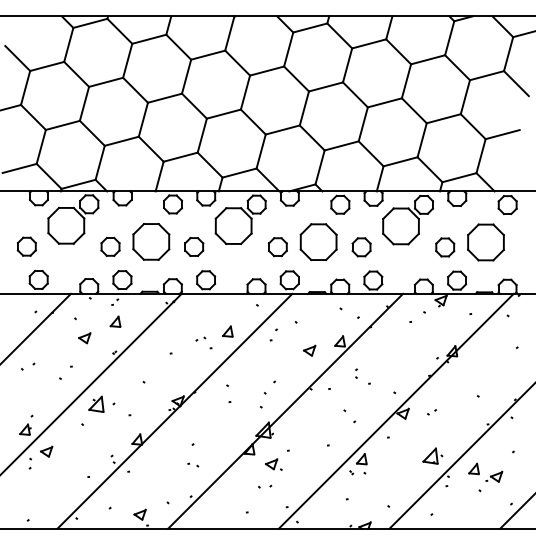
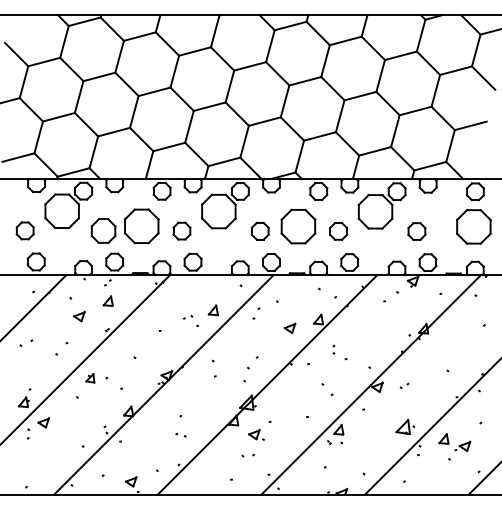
part: (485, 242) -> (473, 226), moved
part: (110, 246) -> (103, 230), size x1.4
part: (96, 403) -> (90, 377), size x0.6

